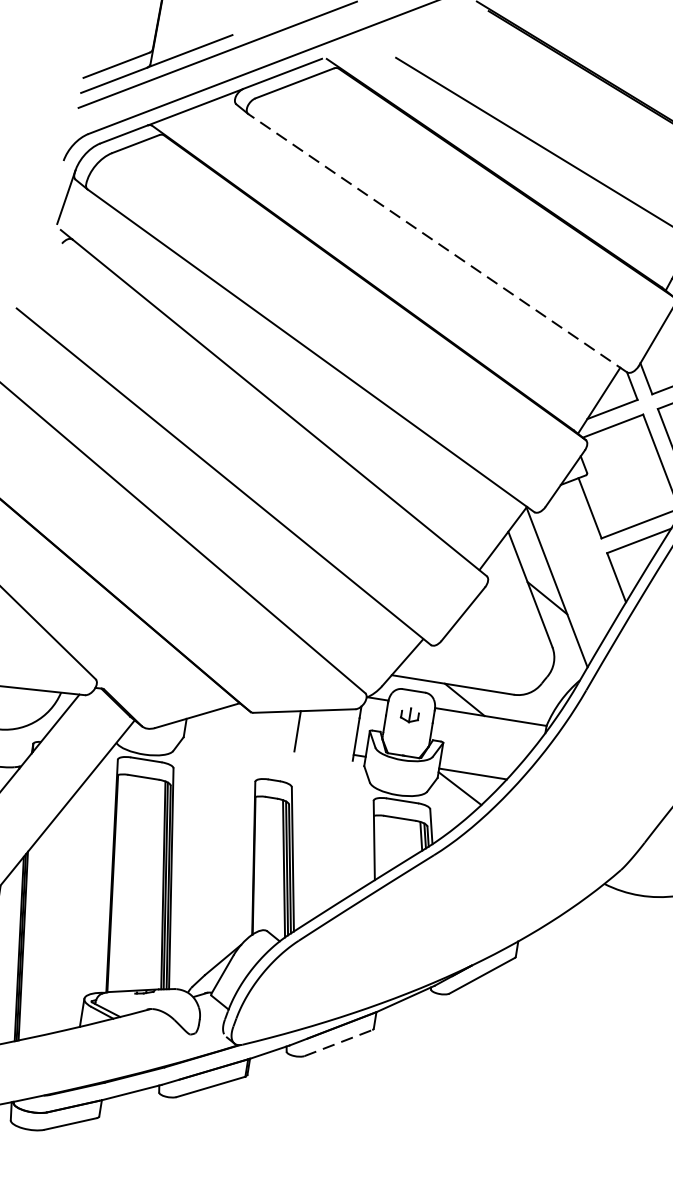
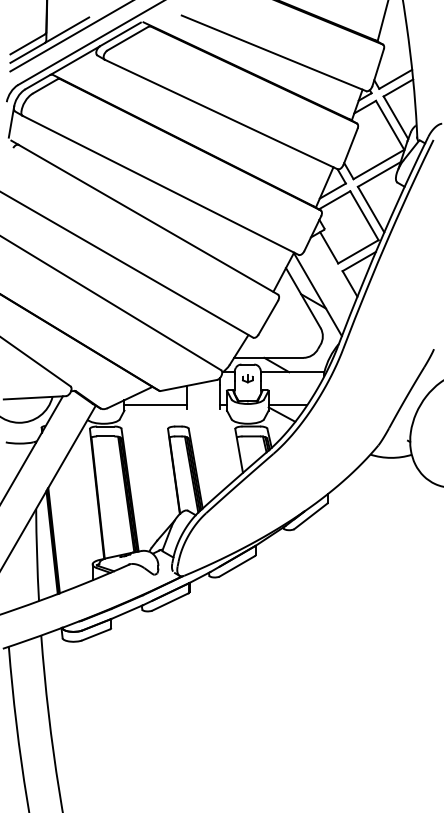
line: (438, 243) -> (221, 114), dashed -> solid
line: (239, 736) -> (155, 405), added
line: (338, 1043) -> (237, 566), dashed -> solid

